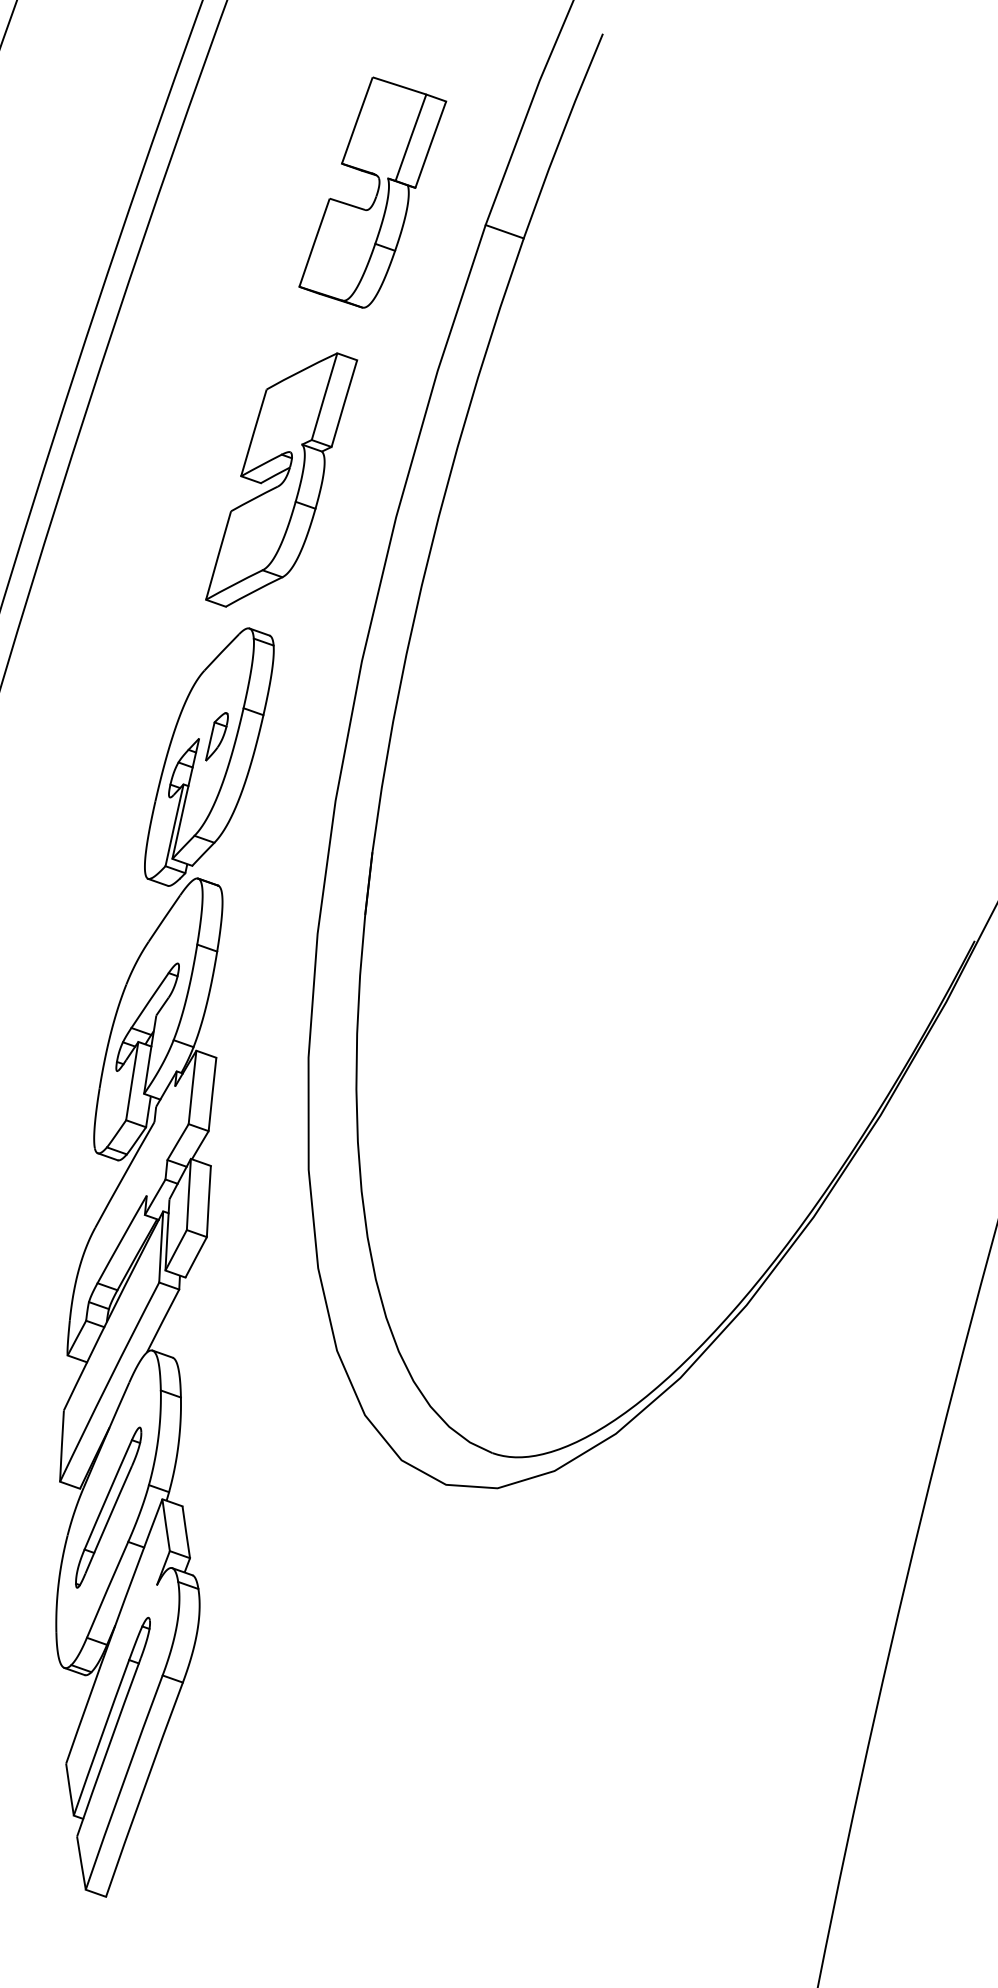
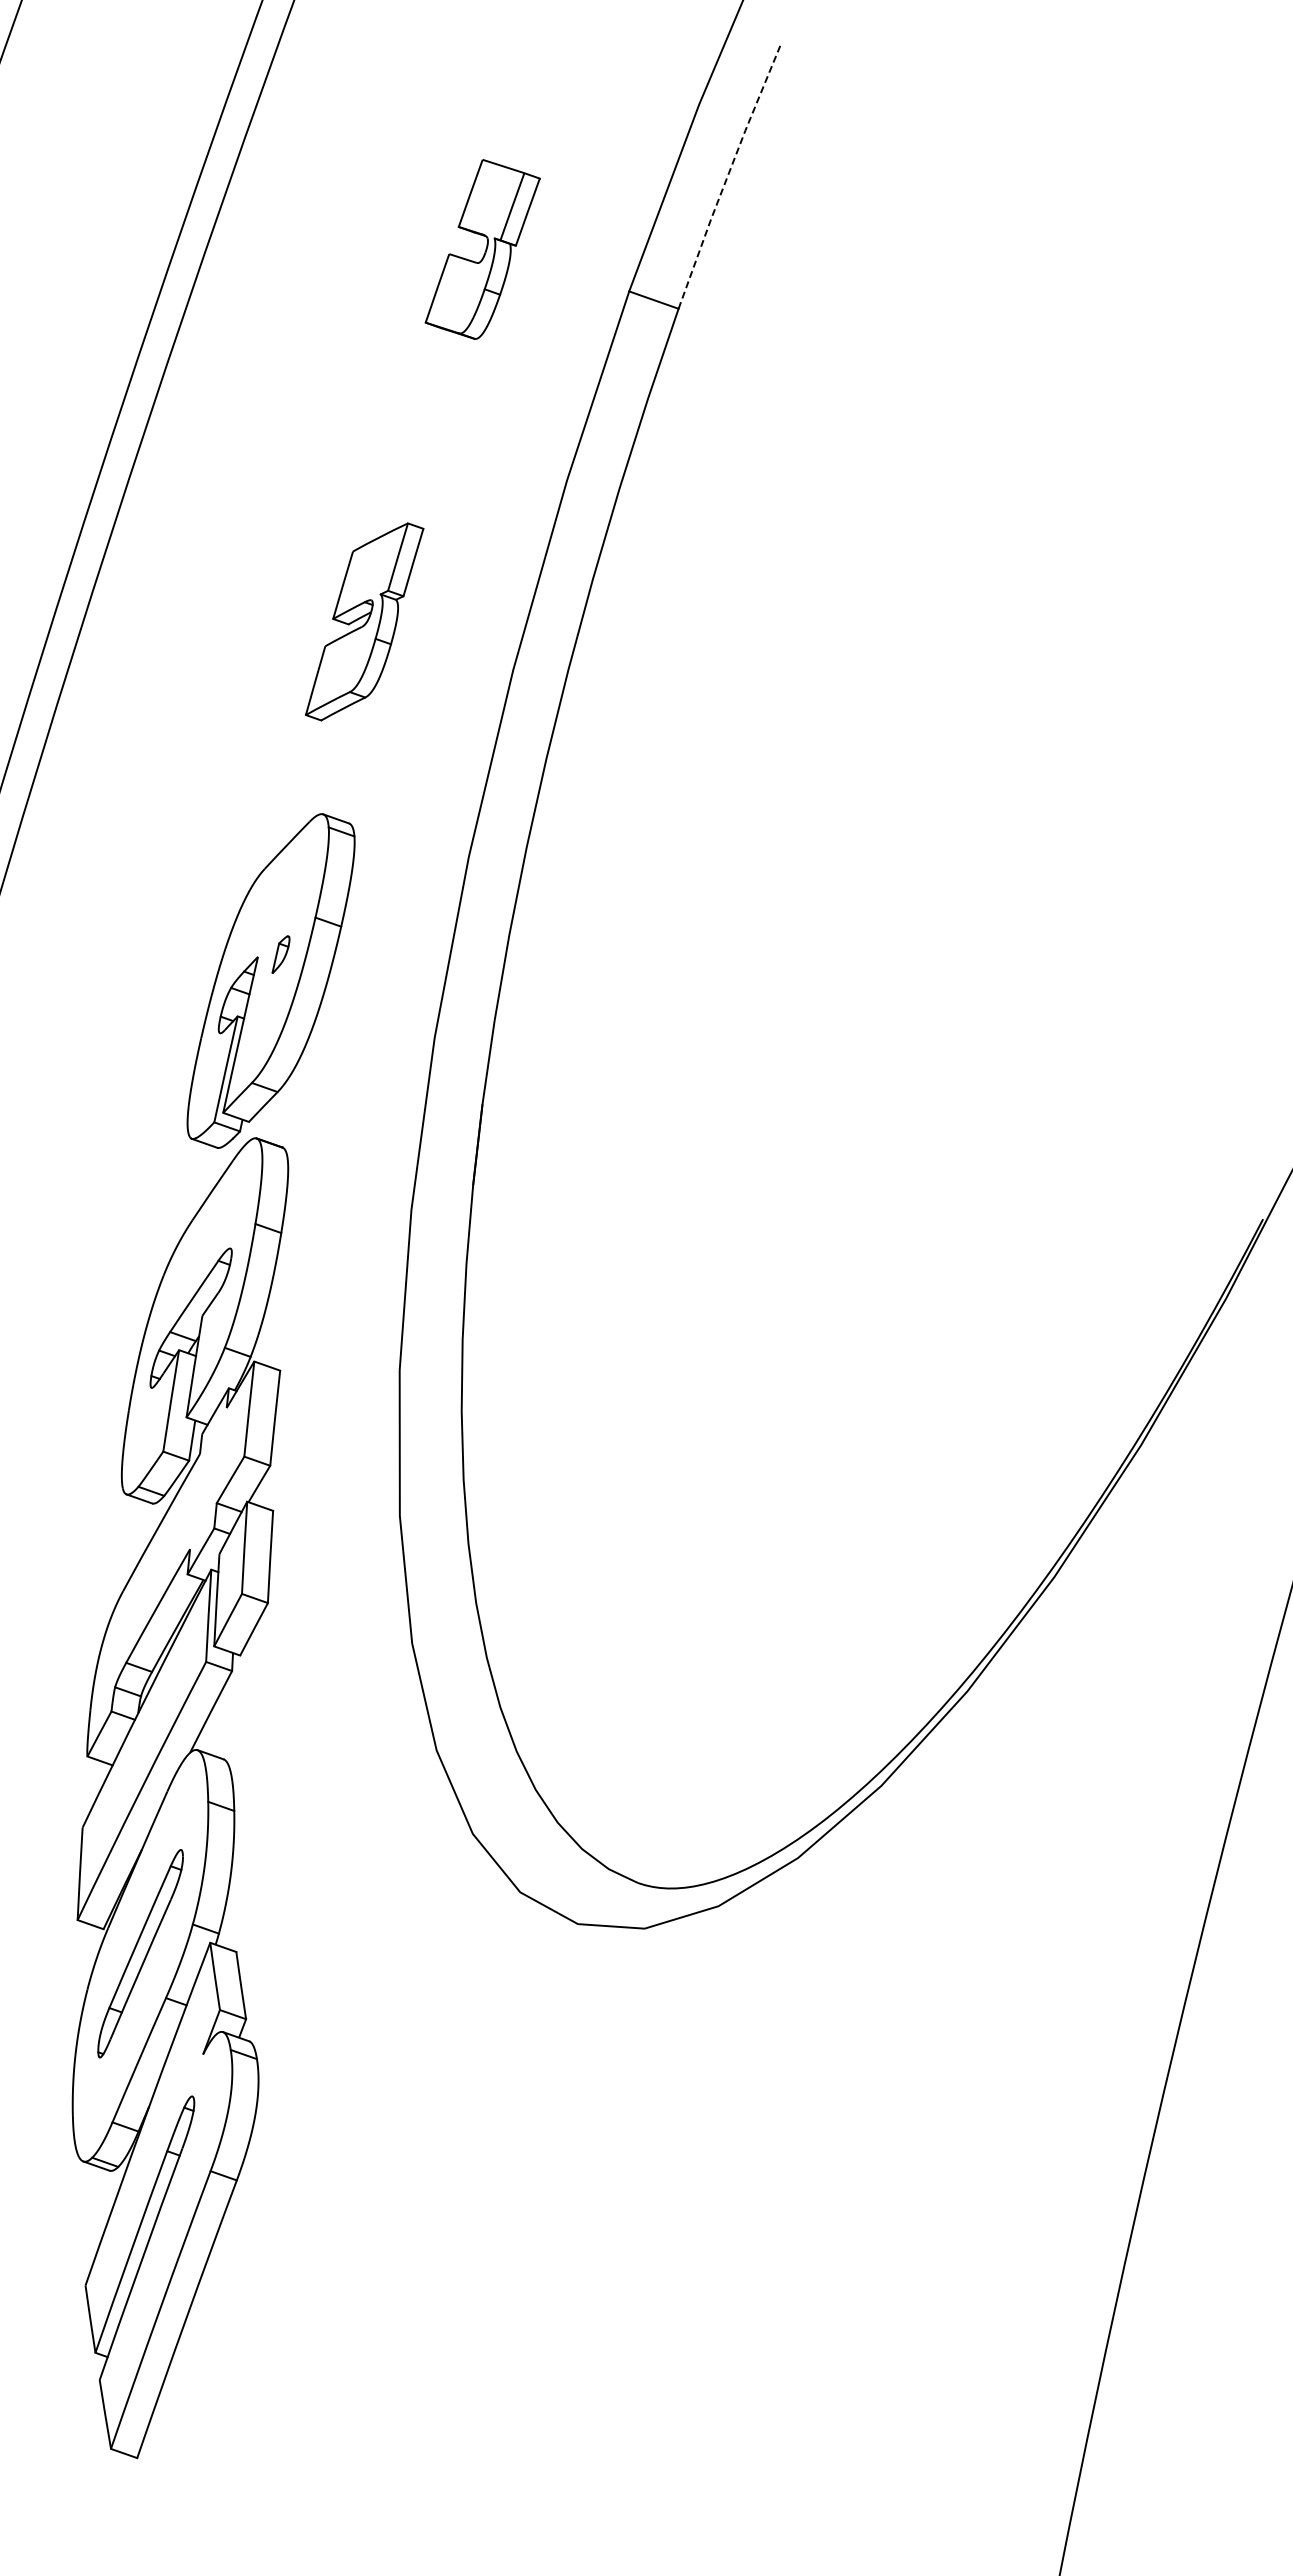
line: (562, 135) -> (728, 175), solid -> dashed
part: (372, 192) -> (482, 249), size x0.6
part: (281, 479) -> (364, 621), size x0.6
part: (216, 736) -> (280, 954), size x0.6

